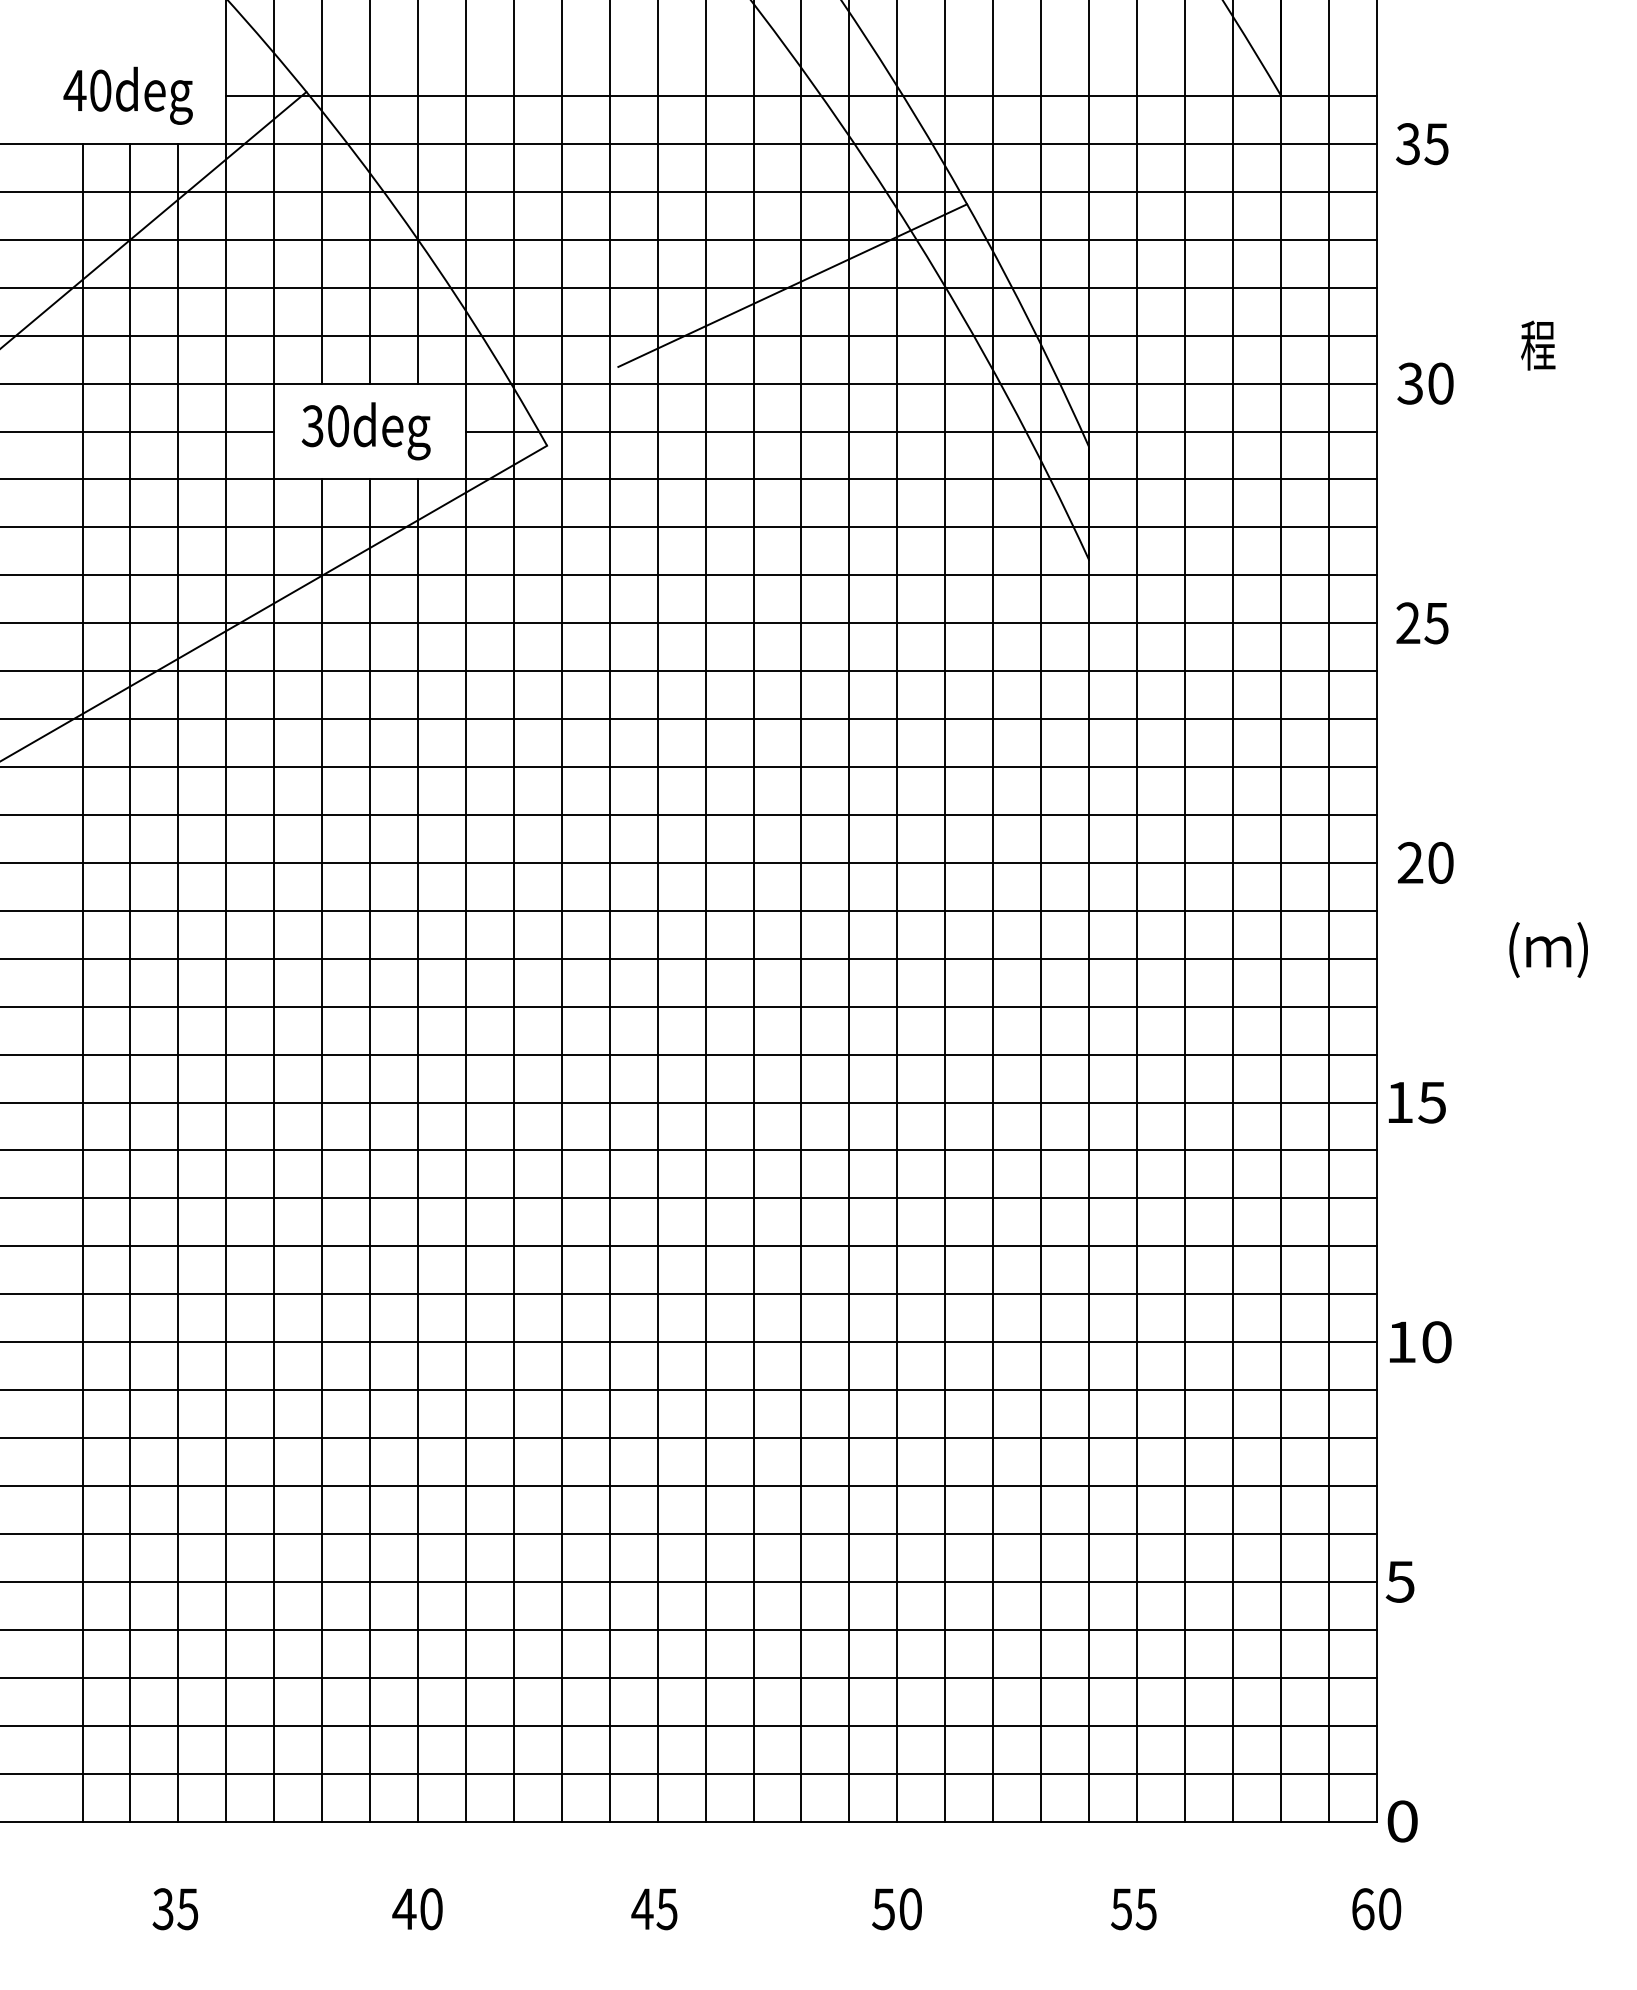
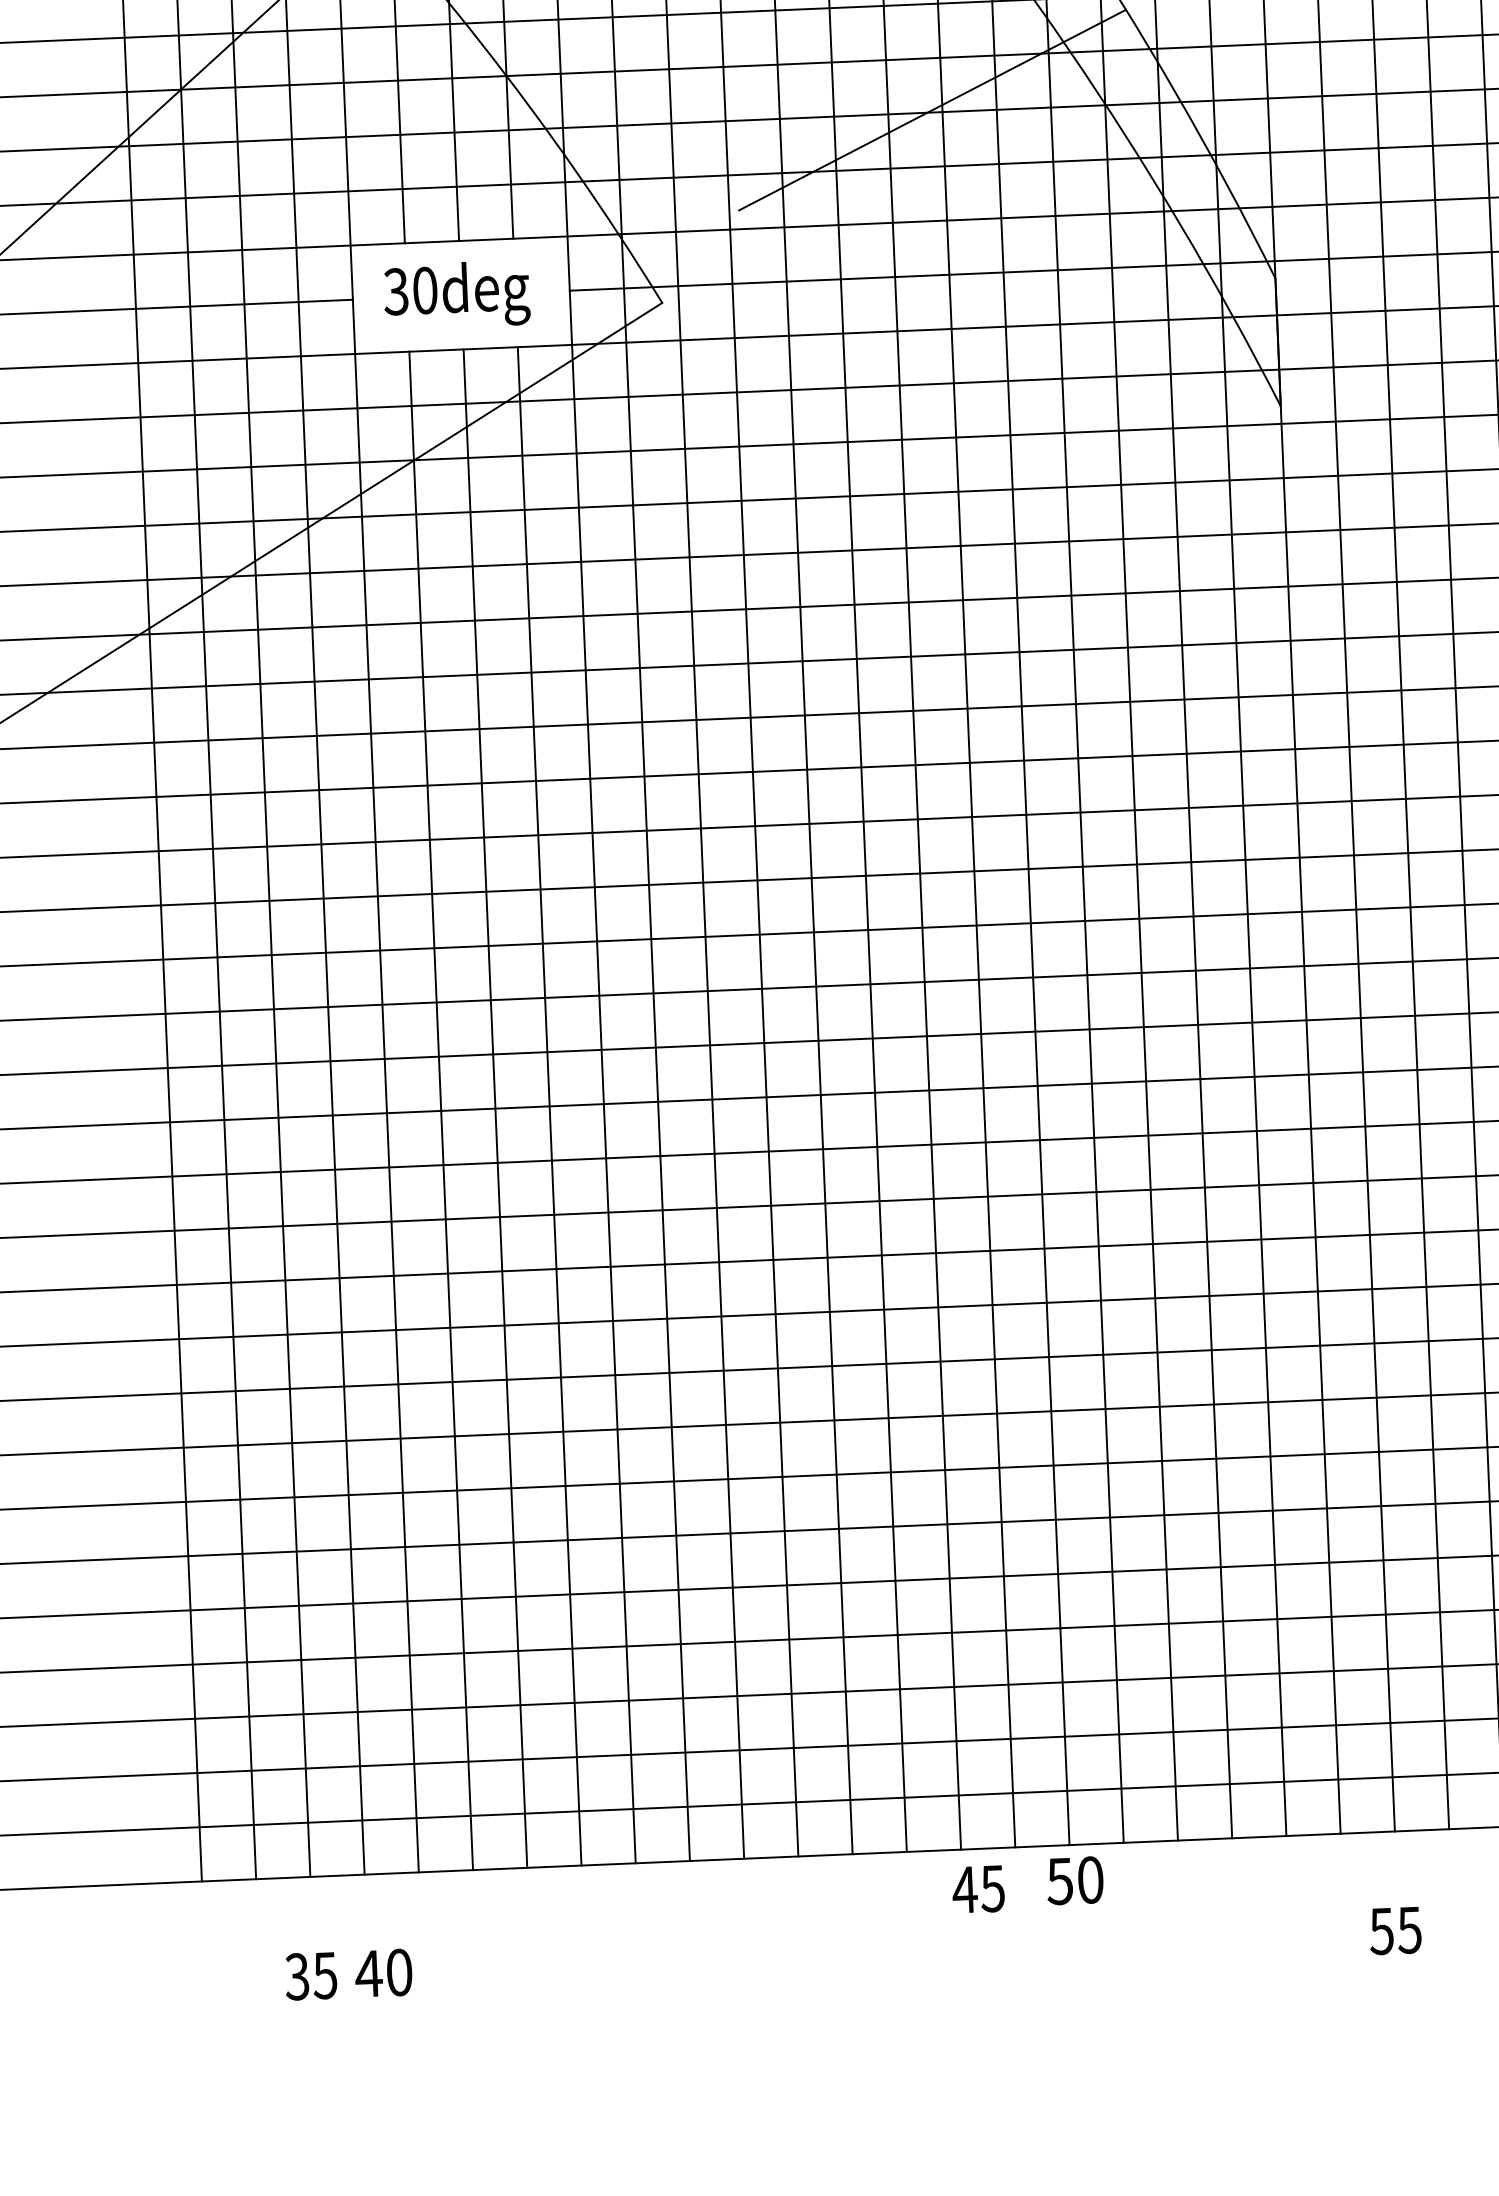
text: (417, 1909) -> (383, 1973), moved
text: (654, 1909) -> (978, 1889), moved
text: (896, 1909) -> (1074, 1881), moved

